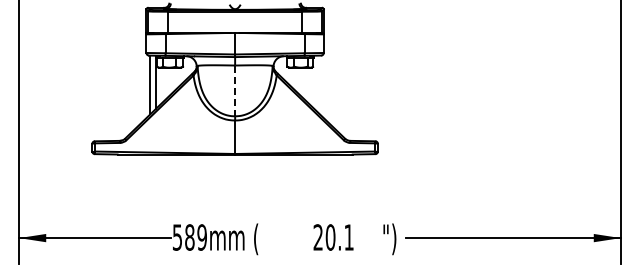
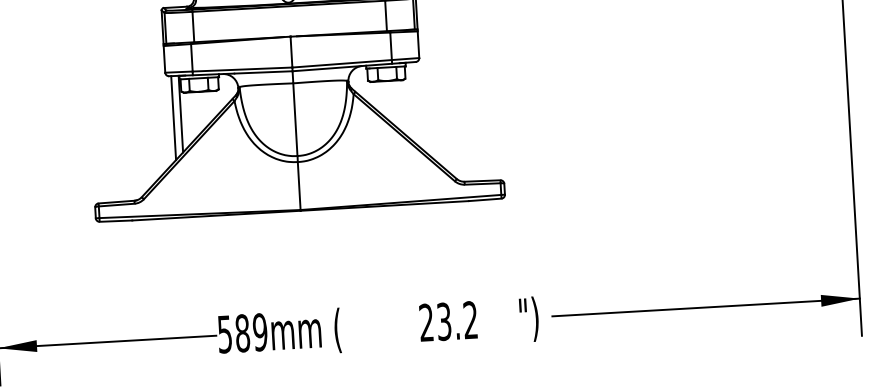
line: (235, 91) -> (295, 120), dashed -> solid
text: (339, 237) -> (456, 320), 20.1 -> 23.2

